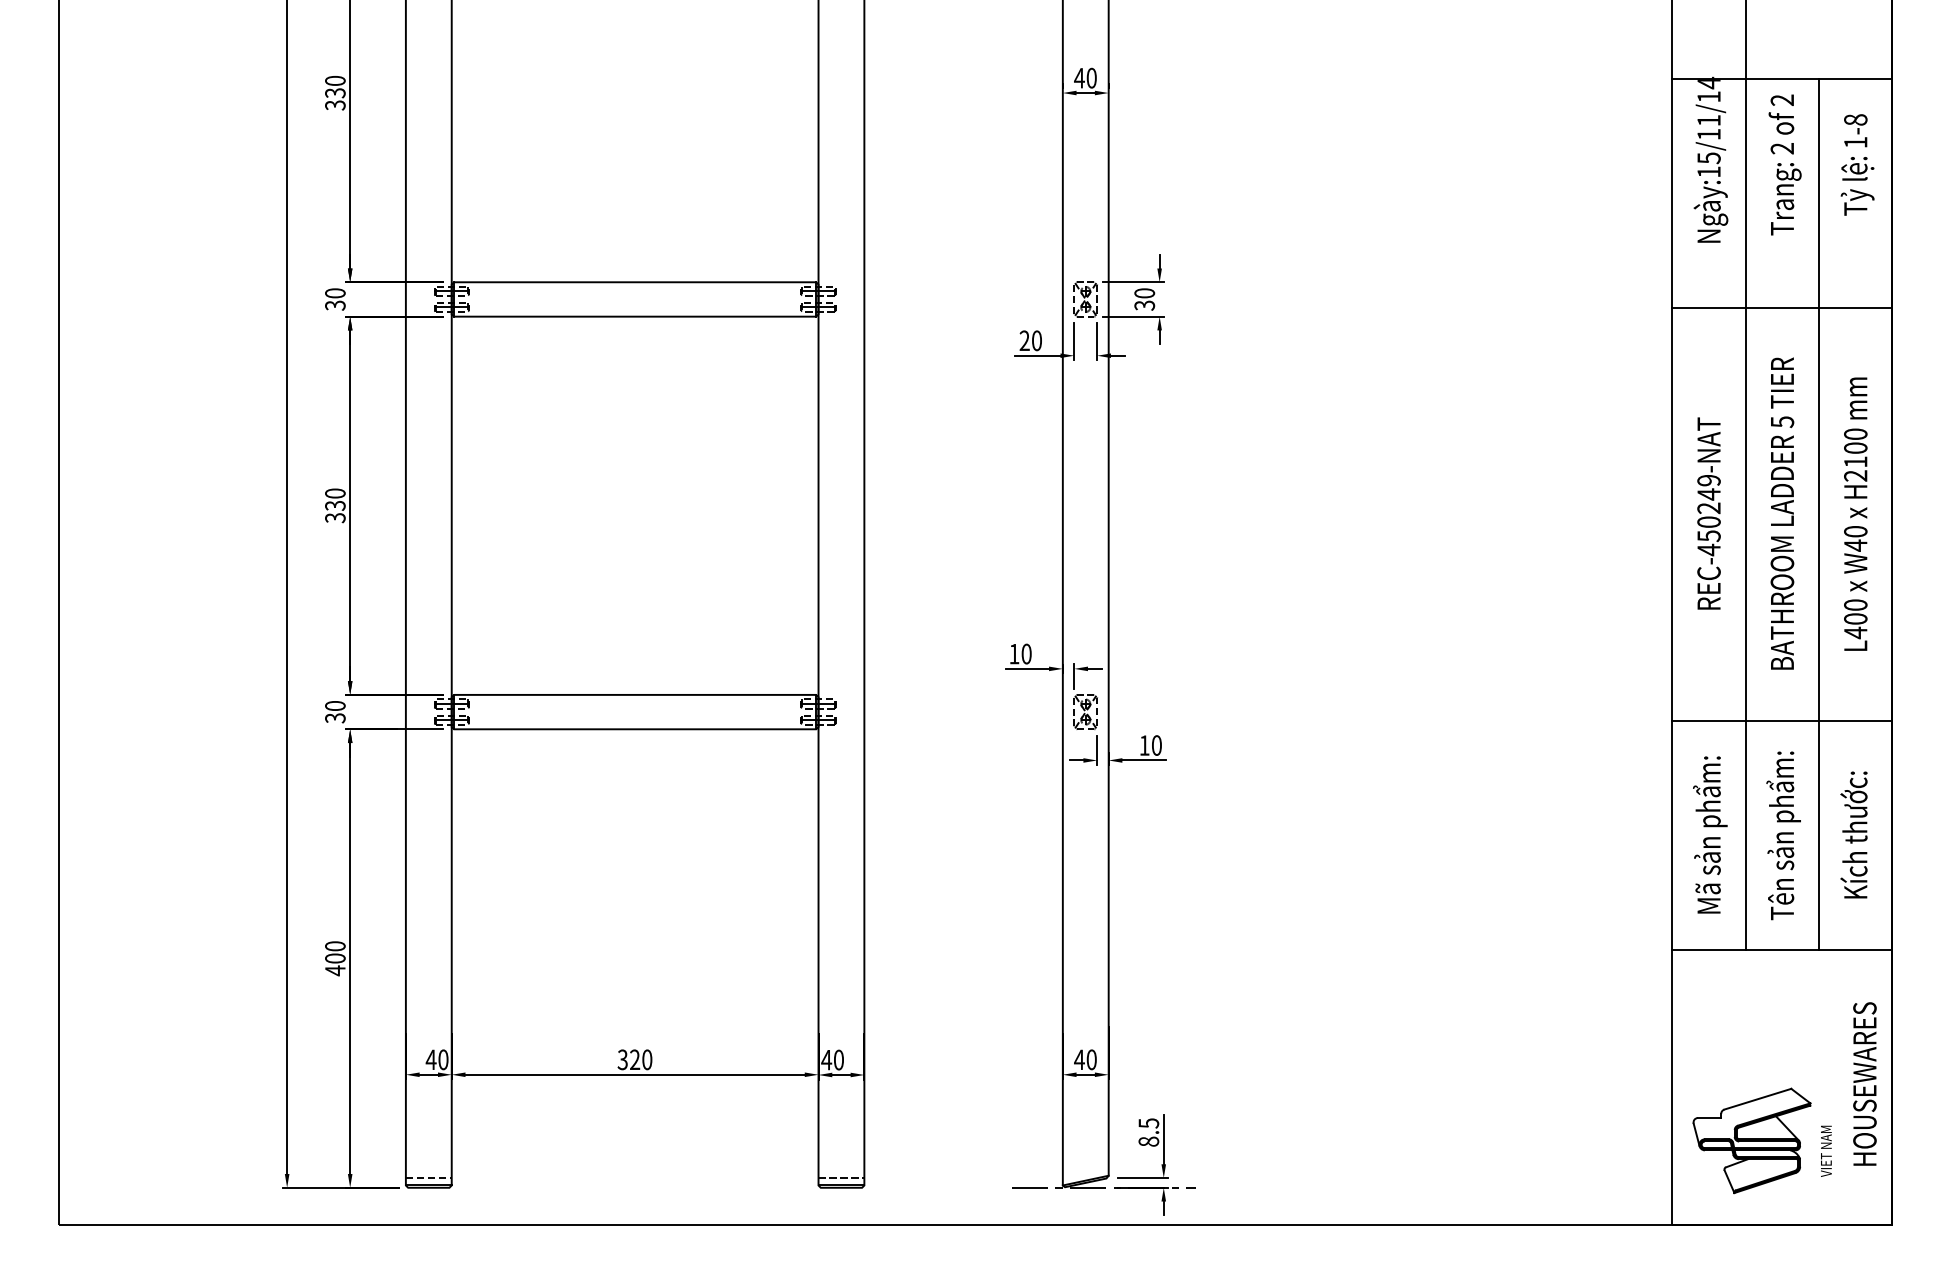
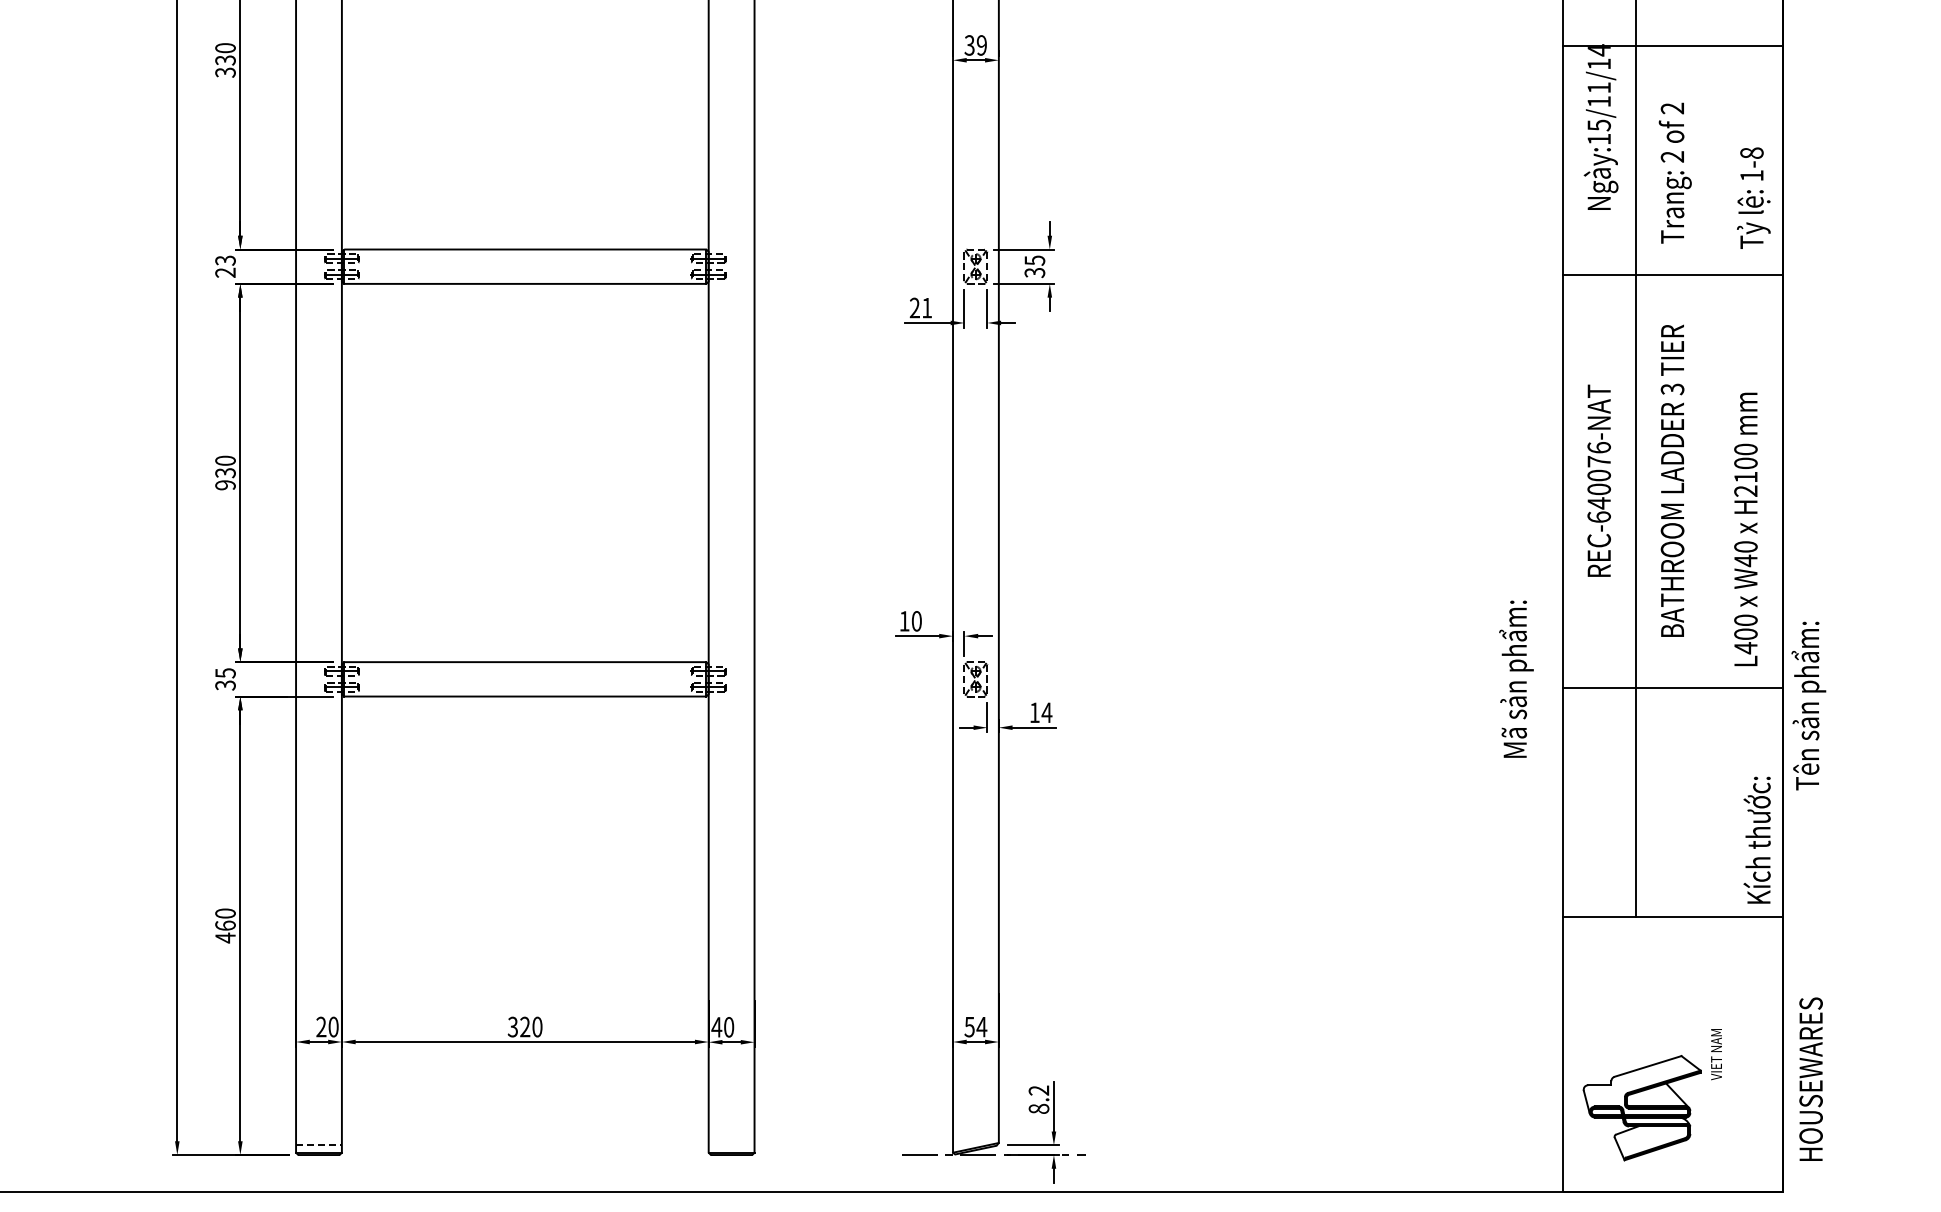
text: (1085, 77) -> (975, 44), 40 -> 39
text: (1784, 164) -> (1674, 172), moved
text: (1857, 164) -> (1753, 197), moved
text: (1144, 293) -> (1034, 260), 30 -> 35
text: (335, 299) -> (225, 266), 30 -> 23
text: (1036, 340) -> (926, 307), 20 -> 21
text: (1781, 421) -> (1671, 388), 5 -> 3
line: (1819, 513) -> (1709, 480), removed
text: (1855, 513) -> (1745, 528), moved
text: (1708, 515) -> (1598, 482), REC-450249-NAT -> REC-640076-NAT
text: (335, 518) -> (225, 485), 330 -> 930
text: (335, 706) -> (225, 673), 30 -> 35
text: (1156, 745) -> (1046, 712), 10 -> 14
text: (1710, 834) -> (1516, 678), moved
text: (1853, 834) -> (1756, 839), moved
text: (1783, 835) -> (1808, 705), moved
text: (335, 958) -> (225, 925), 400 -> 460
text: (430, 1059) -> (320, 1026), 40 -> 20
text: (1085, 1059) -> (975, 1026), 40 -> 54
text: (1864, 1083) -> (1810, 1078), moved
text: (1148, 1123) -> (1038, 1090), 8.5 -> 8.2
text: (1826, 1150) -> (1716, 1053), moved
line: (841, 1178) -> (731, 1145), removed

